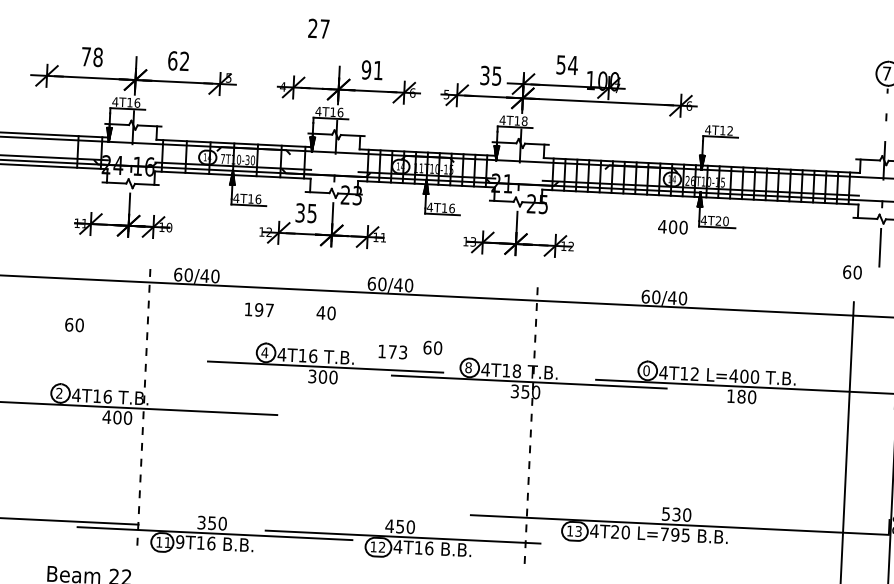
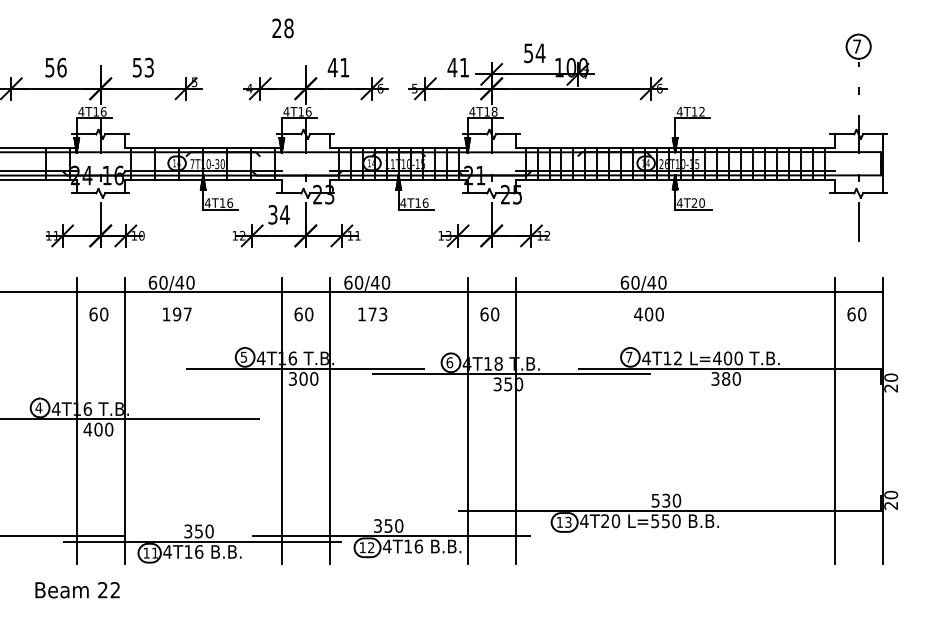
text: (324, 29) -> (288, 28), 27 -> 28
text: (91, 56) -> (55, 67), 78 -> 56
text: (177, 60) -> (142, 67), 62 -> 53
text: (366, 69) -> (332, 67), 91 -> 41
text: (490, 75) -> (457, 67), 35 -> 41
text: (311, 213) -> (284, 214), 35 -> 34
text: (672, 227) -> (648, 314), moved
text: (852, 272) -> (856, 314), moved
text: (259, 310) -> (177, 314), moved
text: (320, 312) -> (298, 314), 40 -> 60
text: (74, 325) -> (98, 314), moved
text: (432, 347) -> (489, 314), moved
text: (264, 351) -> (243, 356), 4 -> 5
text: (392, 352) -> (372, 314), moved
text: (468, 367) -> (449, 362), 8 -> 6
text: (646, 369) -> (629, 356), 0 -> 7
text: (59, 392) -> (38, 407), 2 -> 4
text: (731, 395) -> (715, 378), 180 -> 380
line: (96, 407) -> (76, 420), added
line: (143, 410) -> (124, 421), dashed -> solid
line: (299, 417) -> (281, 420), added
line: (346, 419) -> (329, 420), added
line: (483, 425) -> (467, 420), added
line: (530, 429) -> (515, 421), dashed -> solid
text: (389, 525) -> (377, 525), 450 -> 350
text: (674, 535) -> (665, 521), L=795 -> L=550
text: (180, 541) -> (167, 551), 9T16 -> 4T16

